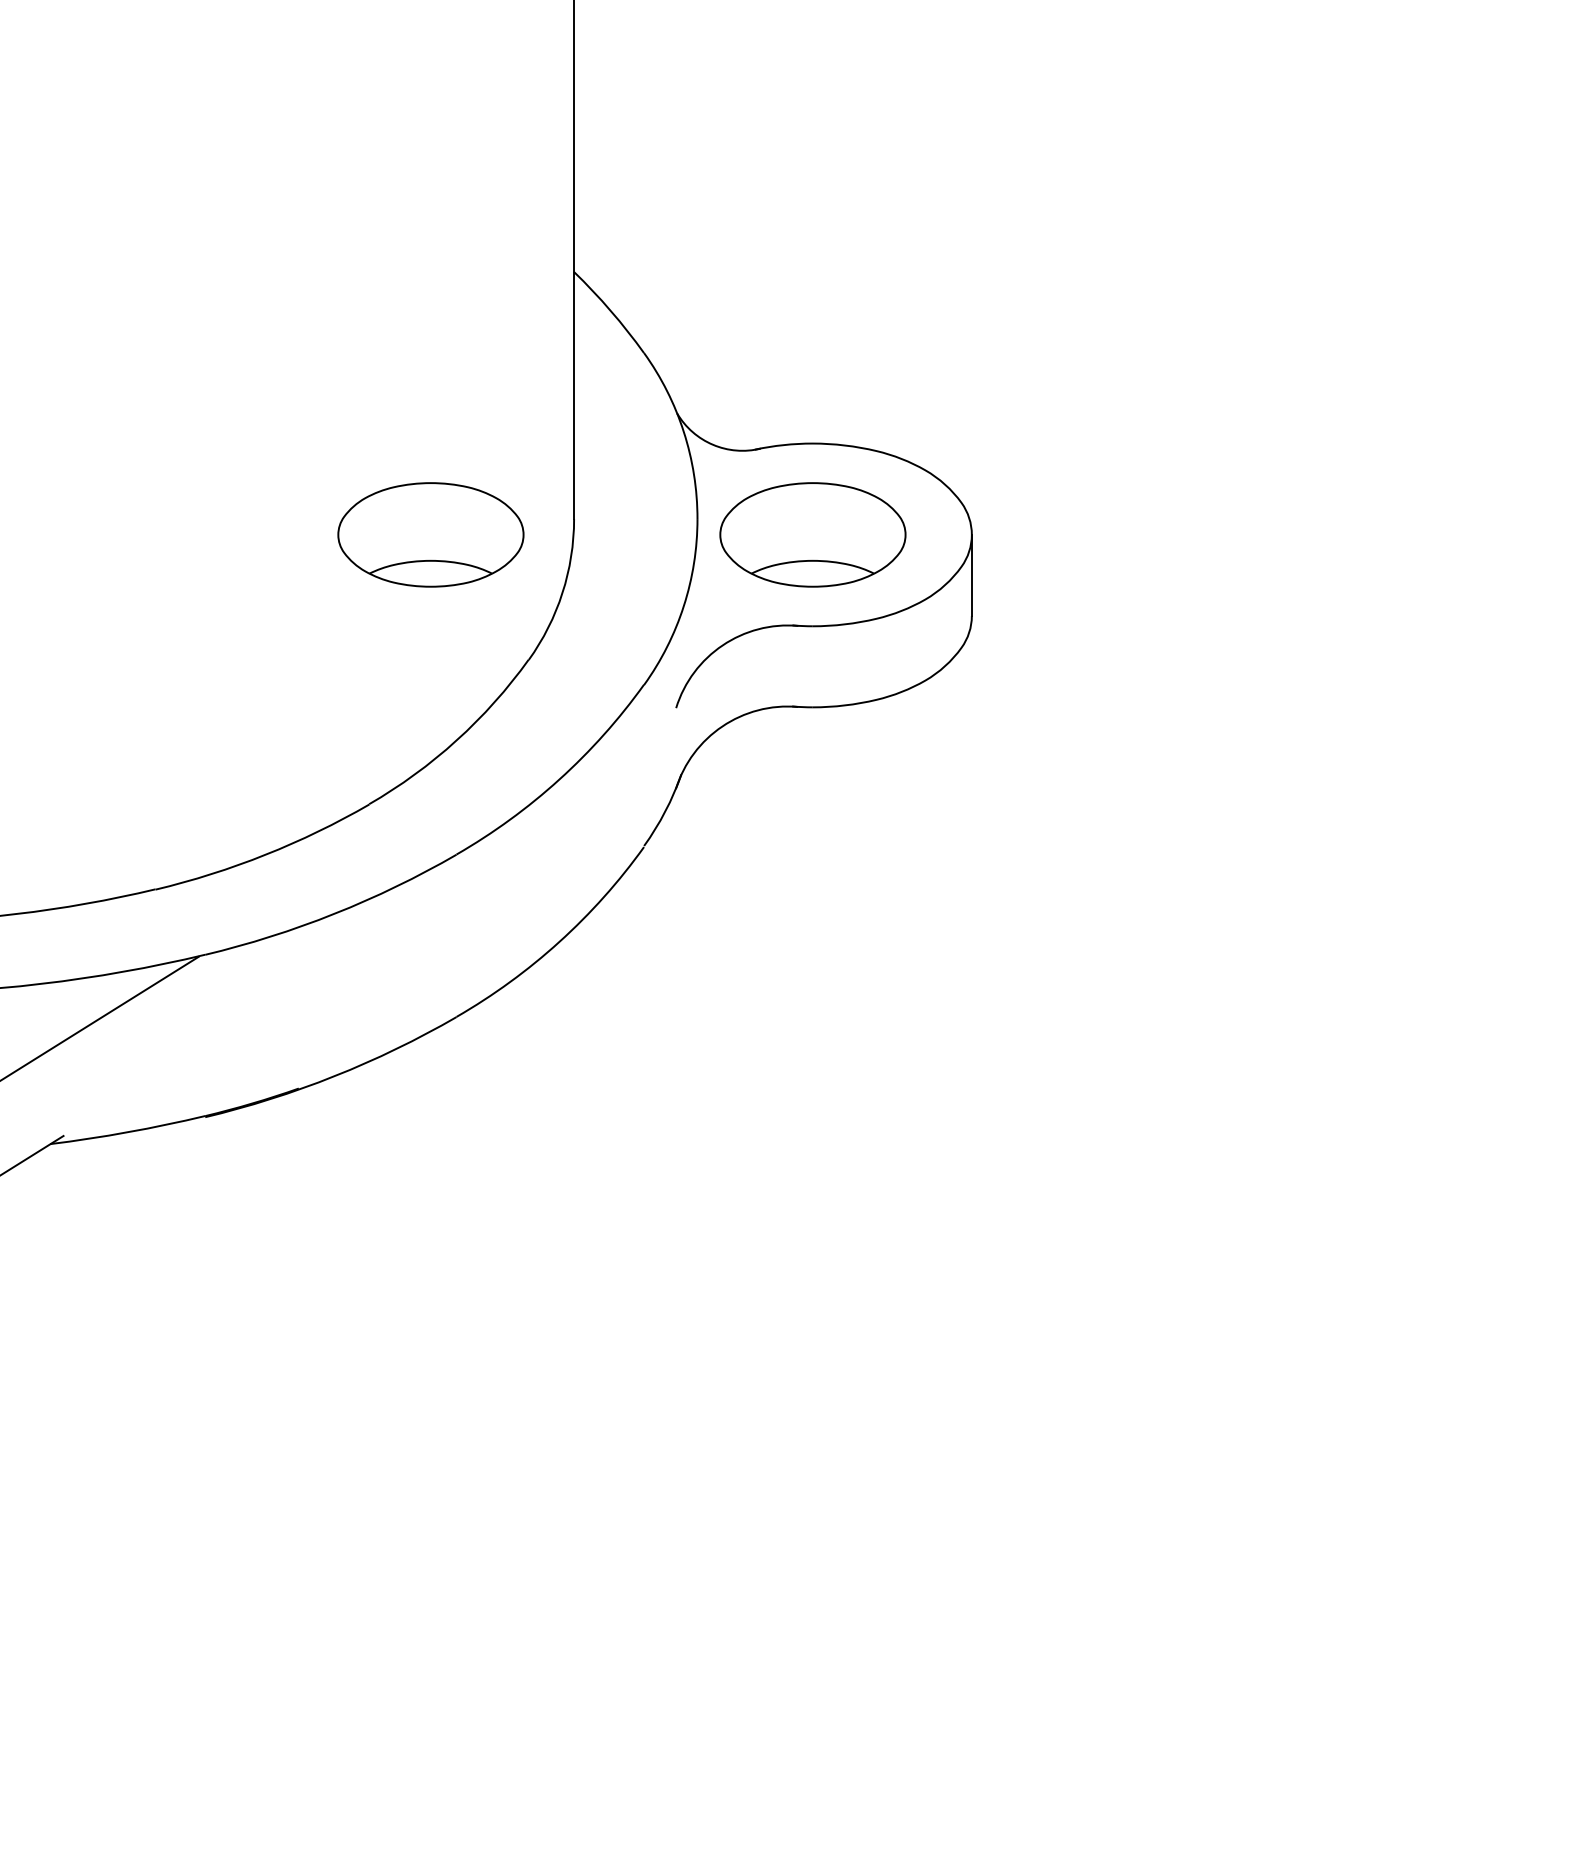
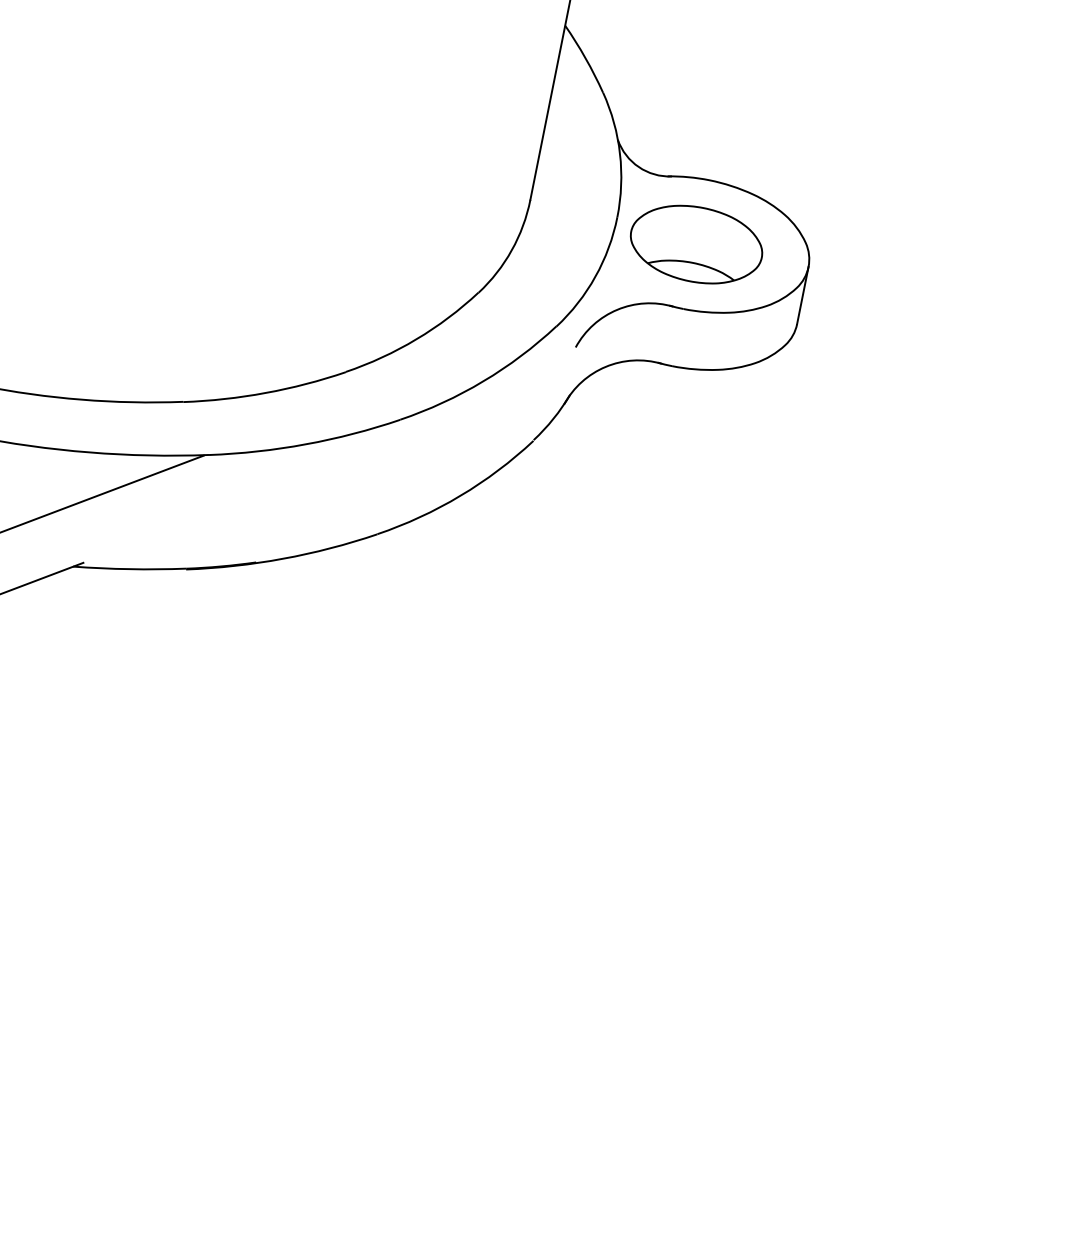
part: (430, 534) -> (427, 190), removed

